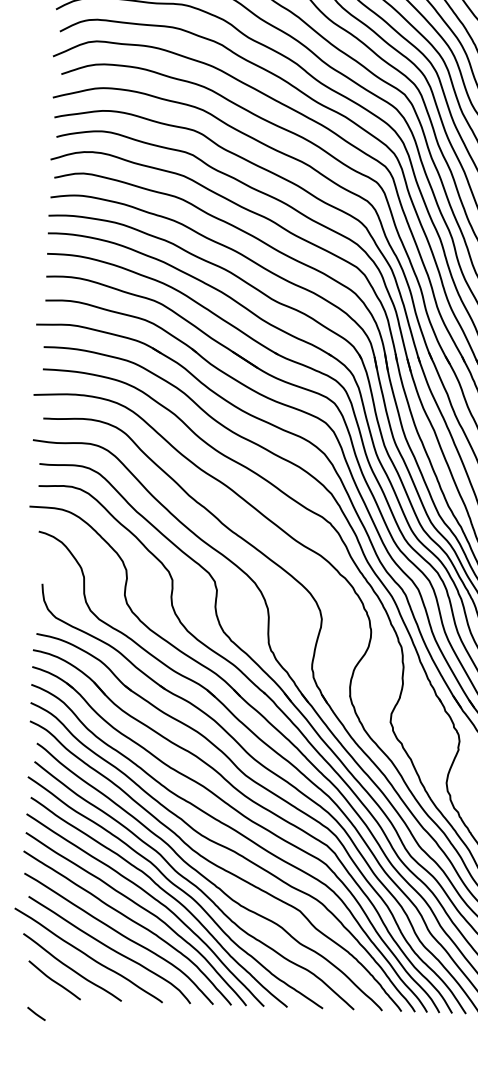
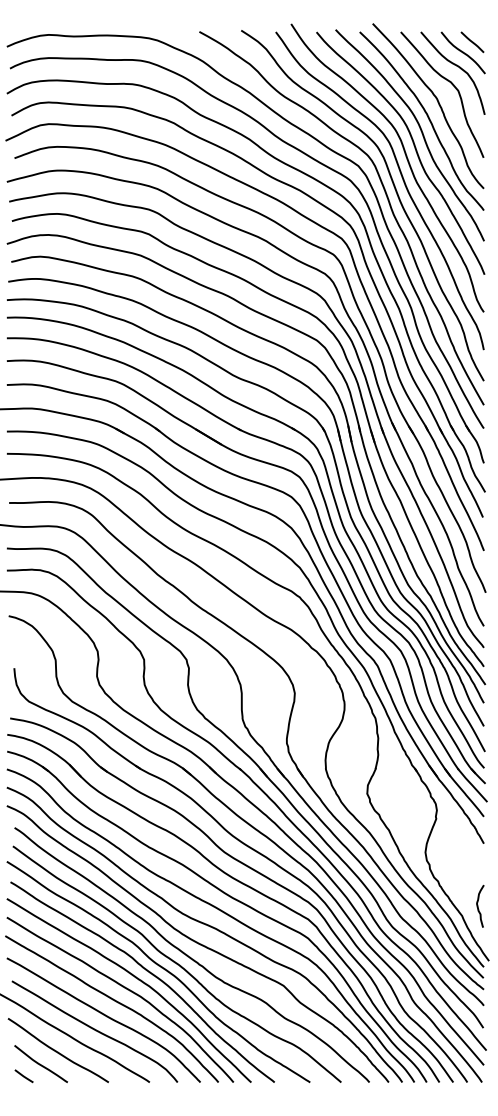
line: (35, 1014) -> (23, 1076), moved

